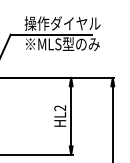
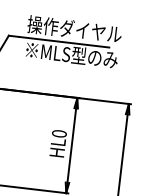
text: (60, 108) -> (59, 134), HL2 -> HL0

